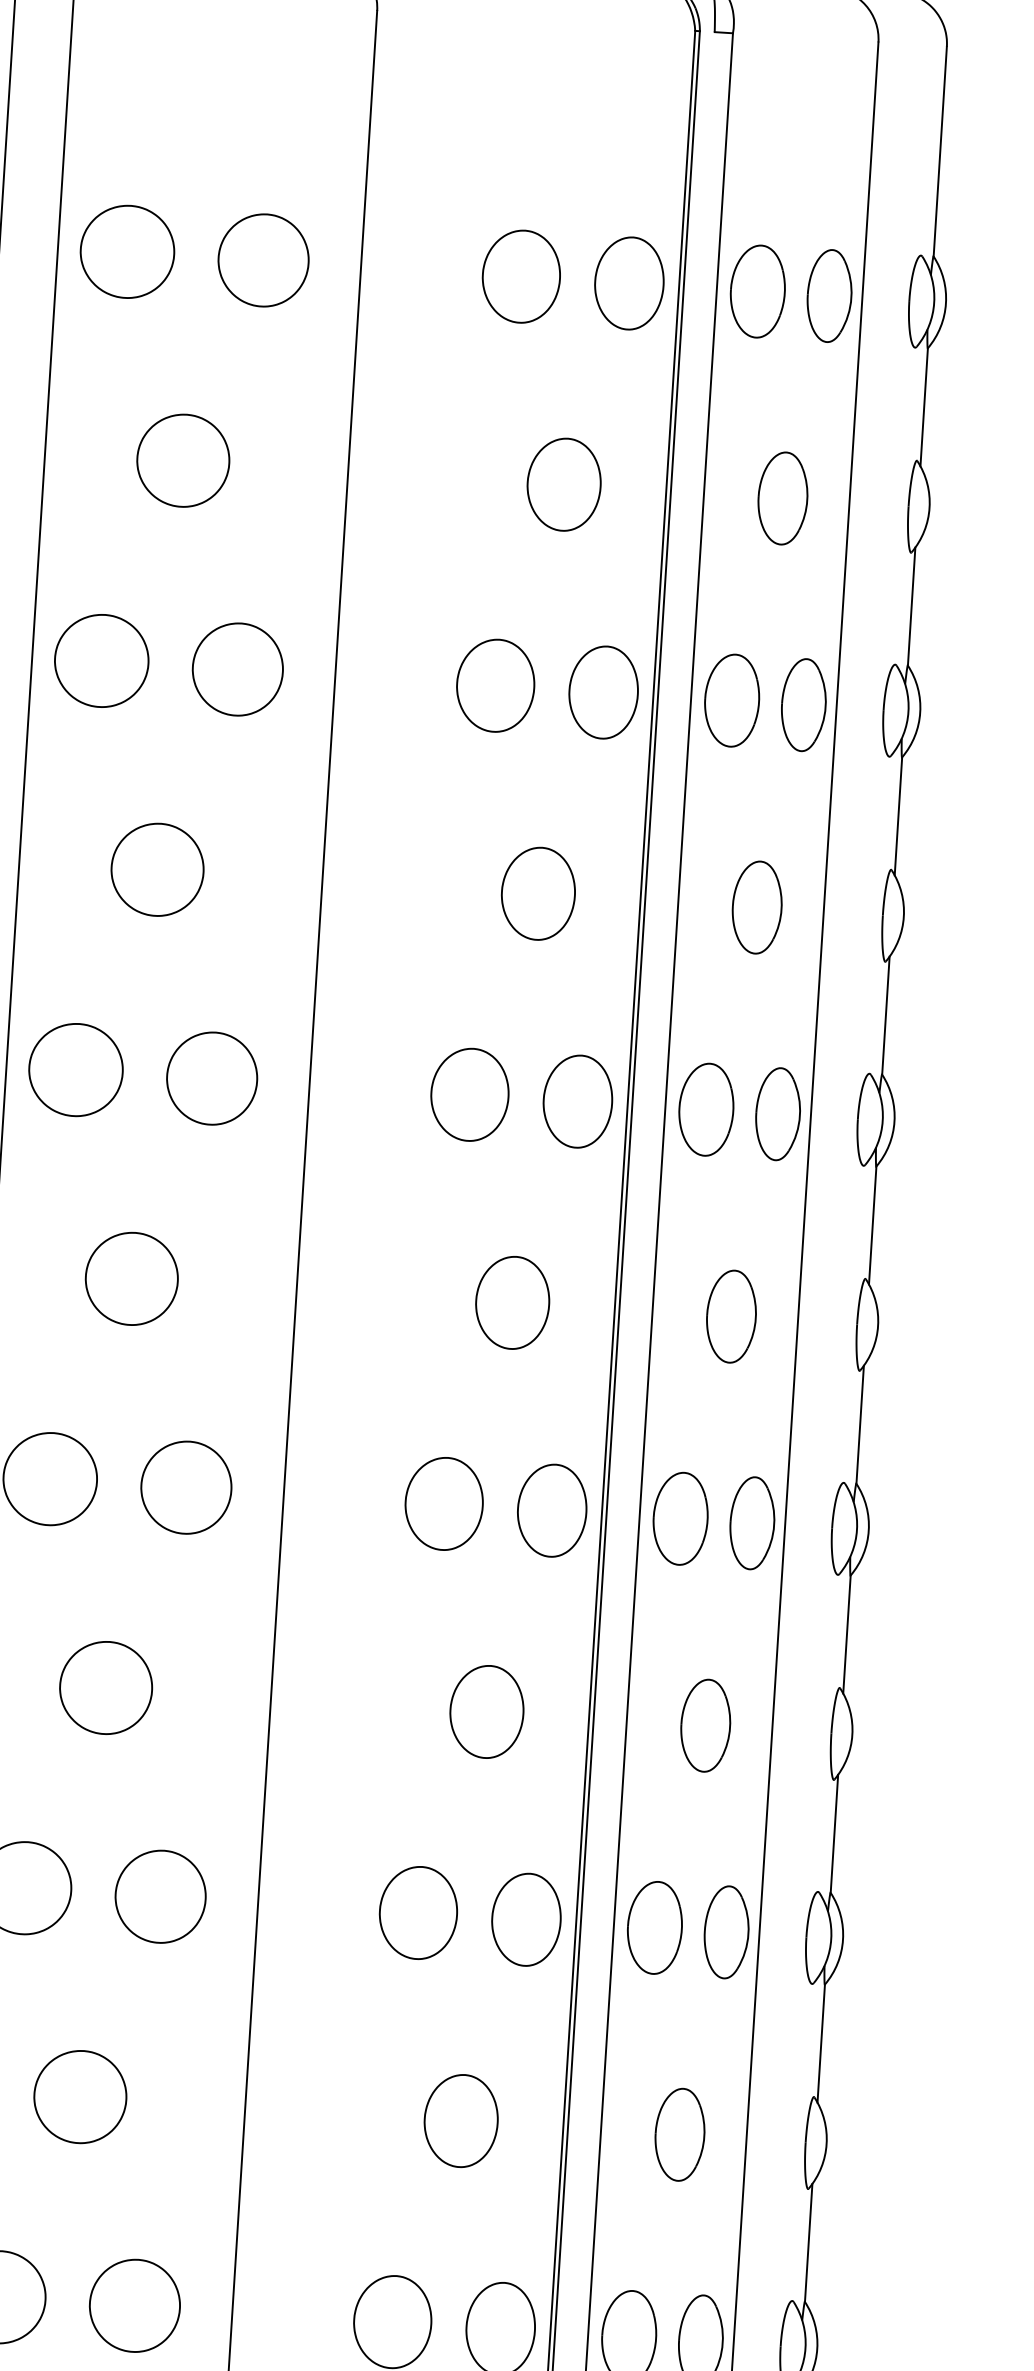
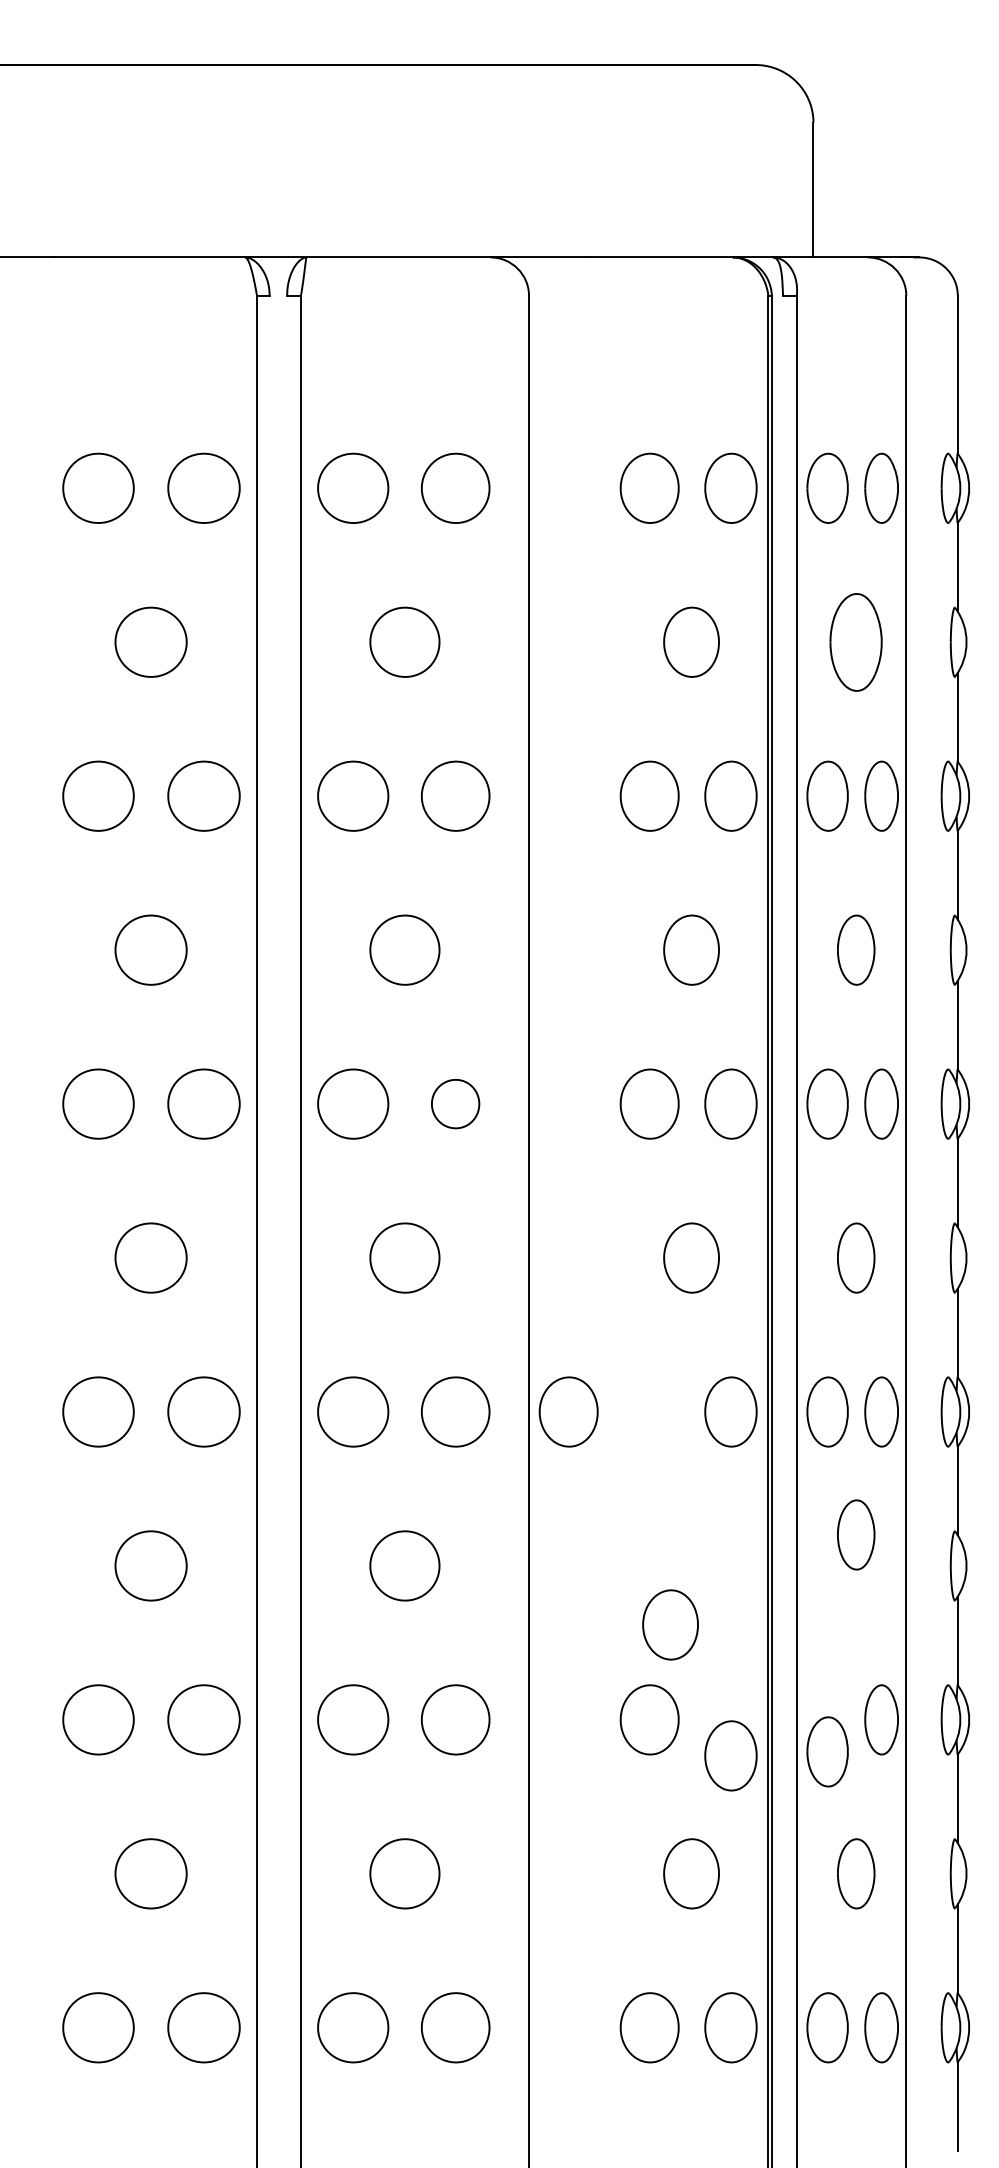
part: (783, 497) -> (856, 641), size x1.4
part: (211, 1077) -> (455, 1103), size x0.7
part: (443, 1503) -> (568, 1411), moved
part: (486, 1711) -> (670, 1624), moved
part: (706, 1725) -> (856, 1534), moved
part: (525, 1919) -> (730, 1755), moved
part: (654, 1927) -> (827, 1751), moved

